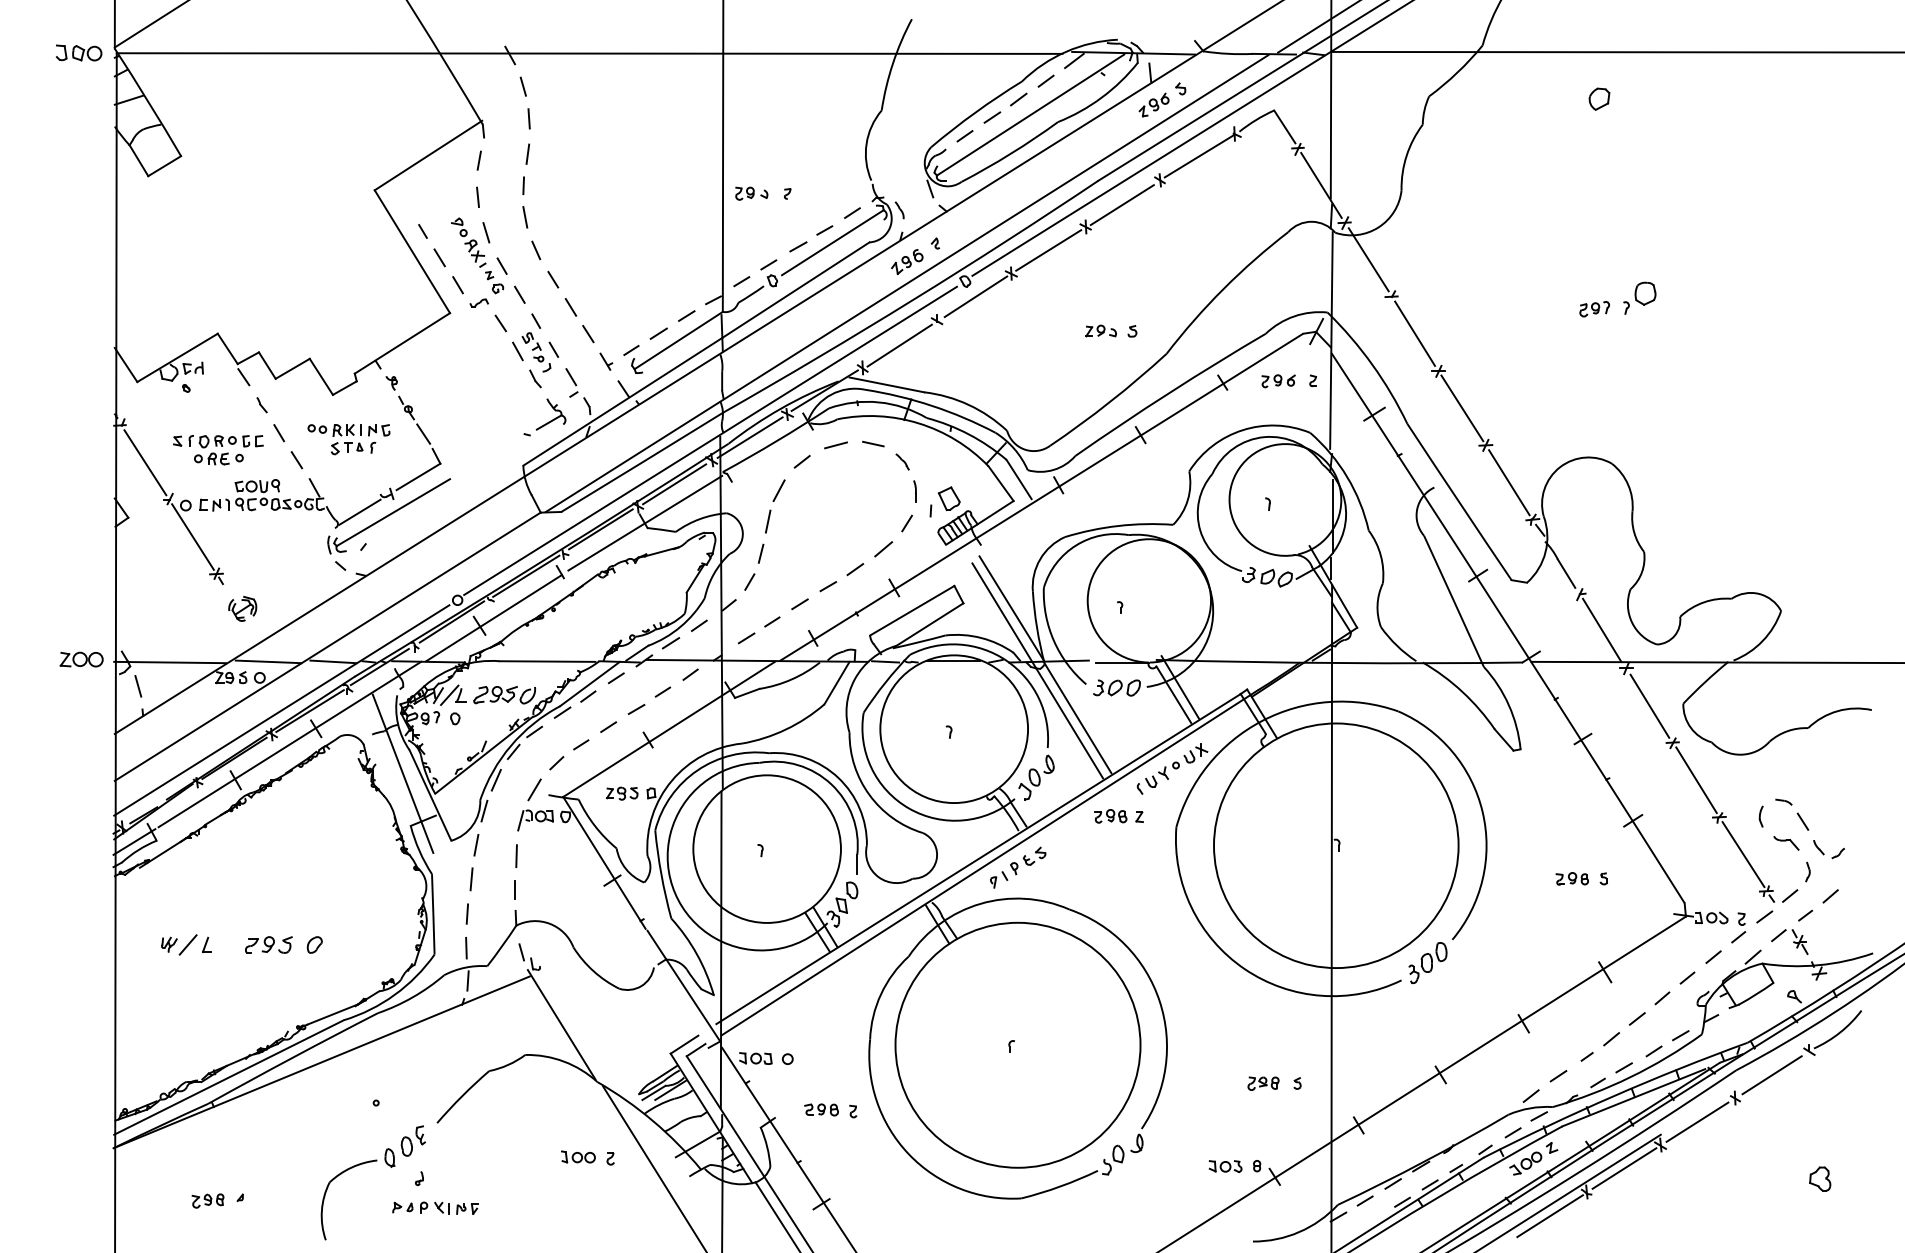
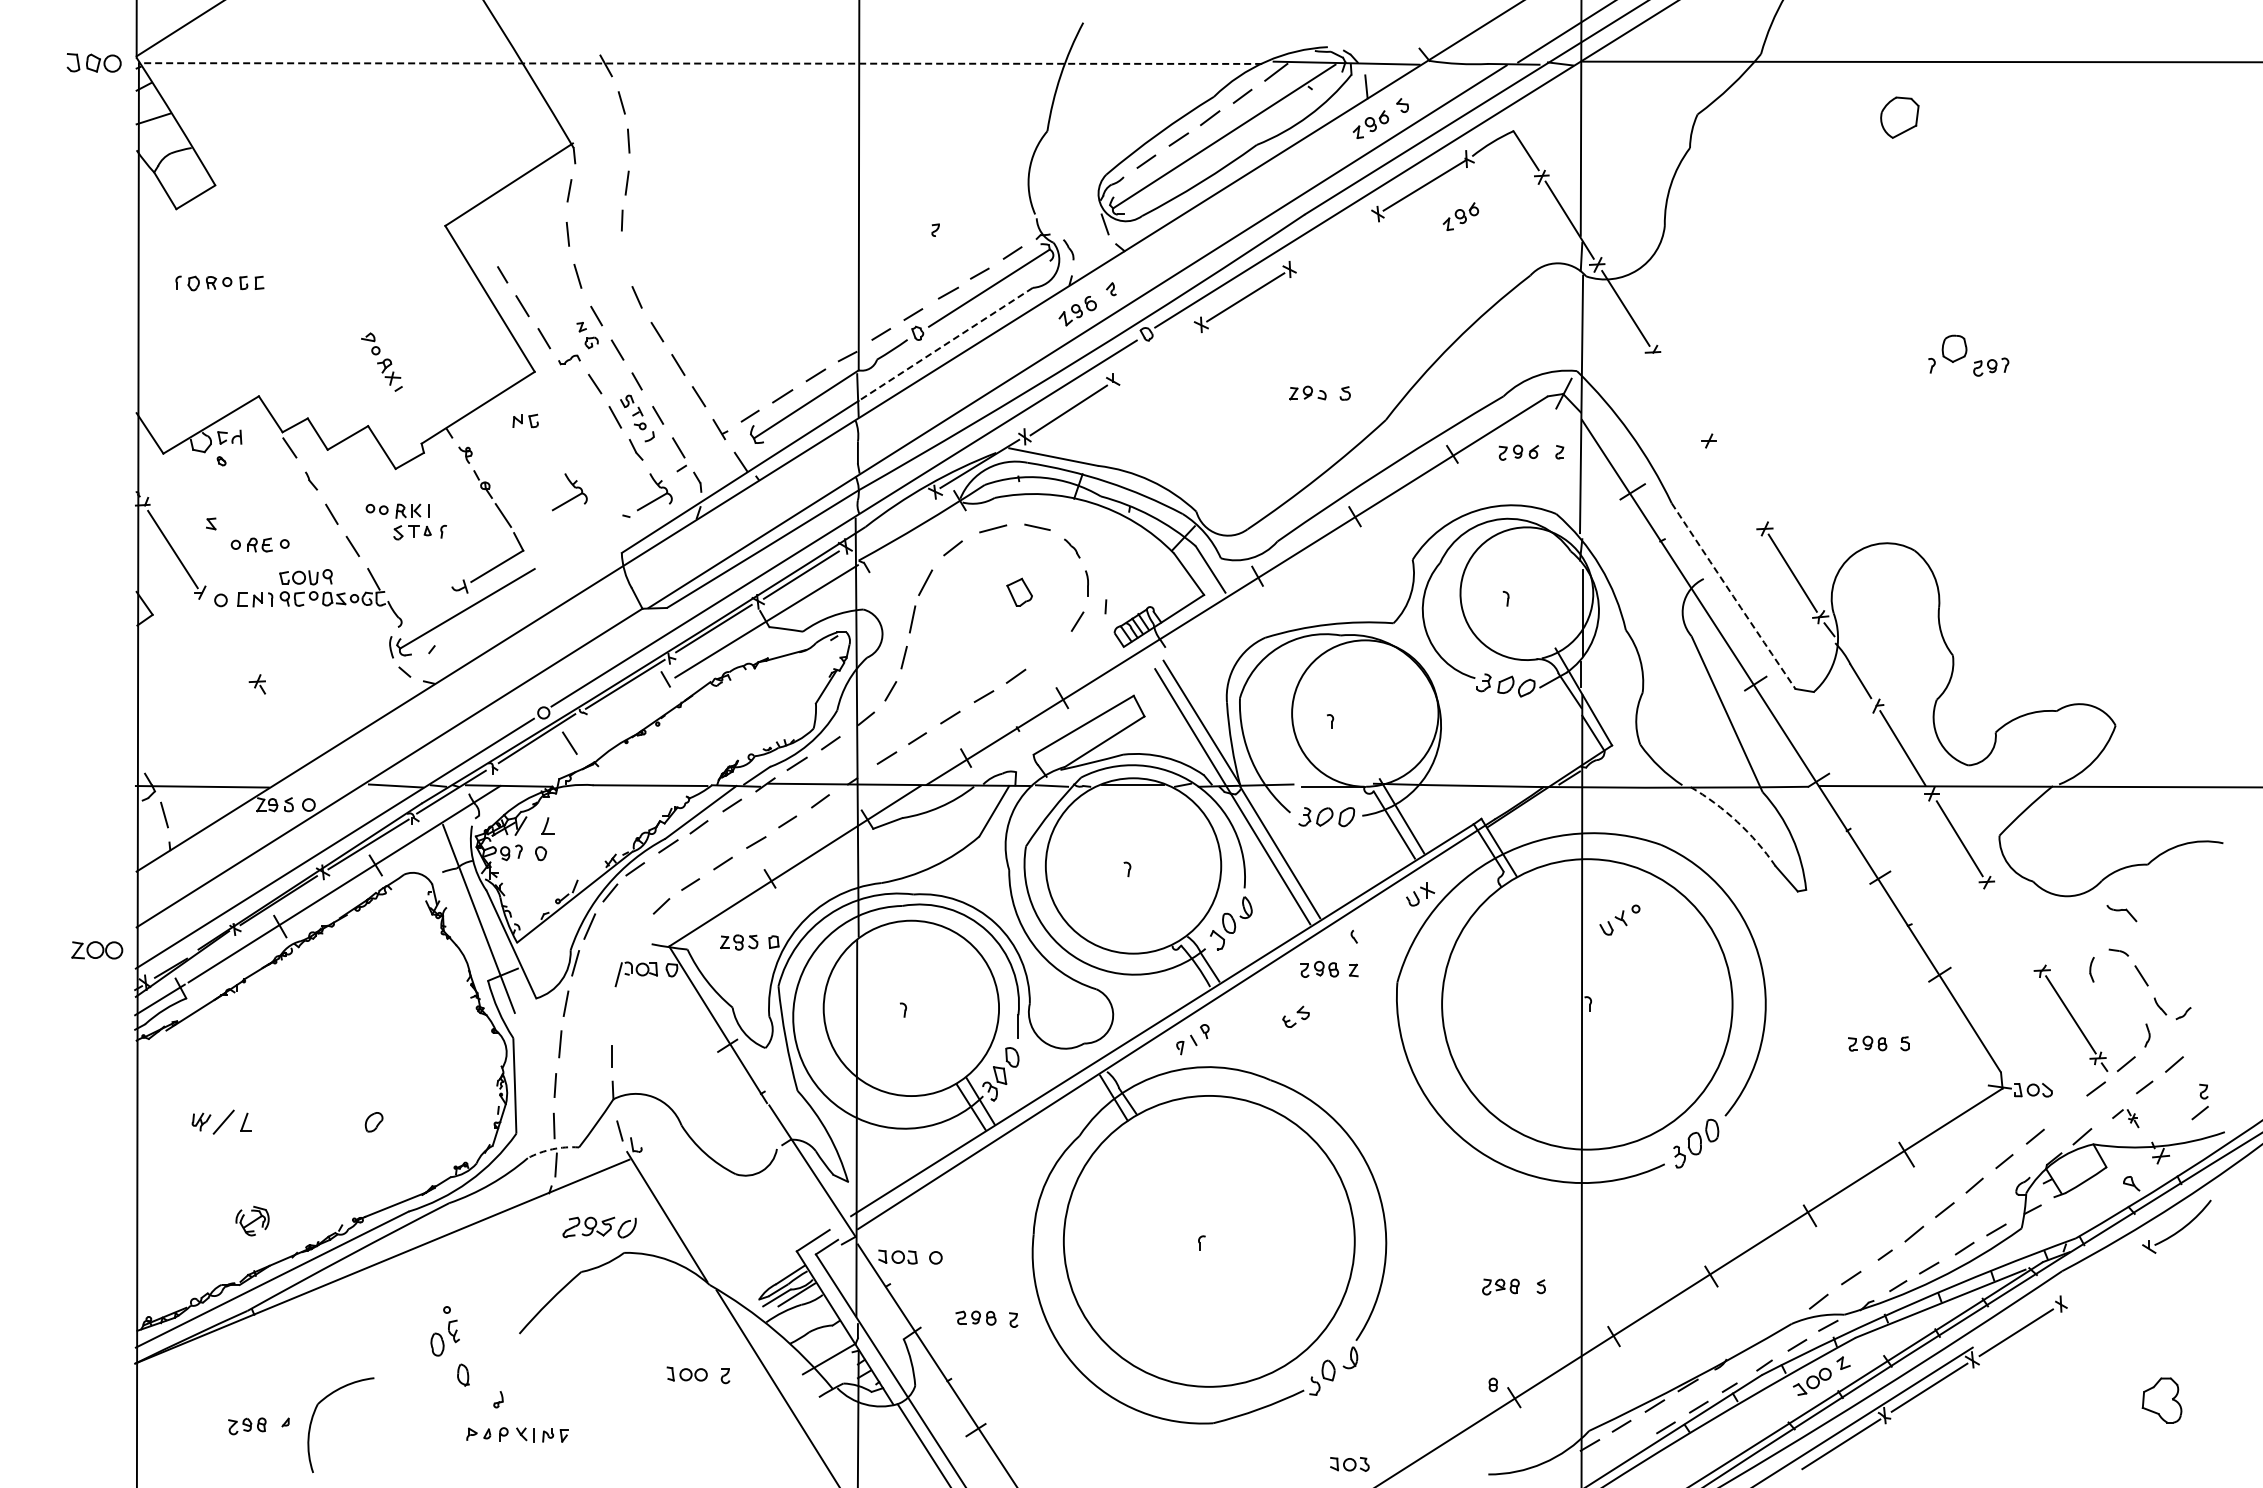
line: (589, 53) -> (700, 63), solid -> dashed
part: (1599, 98) -> (1899, 117), size x1.6
part: (1229, 182) -> (1460, 216), added
part: (751, 193) -> (892, 229), removed
line: (1121, 205) -> (1332, 243), removed
line: (524, 216) -> (623, 257), removed
part: (468, 242) -> (381, 361), moved
line: (795, 290) -> (945, 344), solid -> dashed
line: (976, 296) -> (1159, 352), removed
part: (1594, 308) -> (1991, 366), moved
line: (1414, 333) -> (1680, 396), removed
line: (1461, 408) -> (1736, 484), removed
part: (479, 414) -> (569, 492), added
part: (379, 429) -> (525, 420), moved
line: (749, 437) -> (890, 519), removed
part: (225, 441) -> (219, 283), moved
part: (949, 498) -> (1019, 591), moved
arc: (1459, 502) -> (1733, 596), solid -> dashed
line: (359, 512) -> (427, 608), removed
line: (193, 536) -> (229, 637), removed
line: (883, 548) -> (1049, 651), removed
part: (242, 608) -> (252, 1220), moved
line: (493, 617) -> (586, 733), removed
part: (81, 659) -> (97, 950), moved
line: (268, 661) -> (319, 785), removed
arc: (1462, 691) -> (1737, 821), solid -> dashed
line: (449, 695) -> (534, 825), removed
part: (504, 695) -> (599, 1227), moved
part: (1162, 774) -> (1619, 919), moved
line: (1696, 780) -> (2015, 926), removed
line: (534, 789) -> (634, 937), removed
part: (1786, 843) -> (2121, 913), moved
line: (516, 855) -> (613, 1016), removed
part: (1034, 855) -> (1295, 1016), moved
part: (1738, 927) -> (2199, 1101), moved
part: (1789, 941) -> (2125, 1118), size x0.6
part: (268, 945) -> (319, 1122), removed
arc: (464, 967) -> (552, 1149), solid -> dashed
line: (1771, 1074) -> (2104, 1276), removed
part: (412, 1140) -> (444, 1337), moved
part: (1225, 1166) -> (1349, 1464), moved
part: (1819, 1178) -> (2161, 1399), size x1.6
part: (326, 1191) -> (314, 1415), moved

